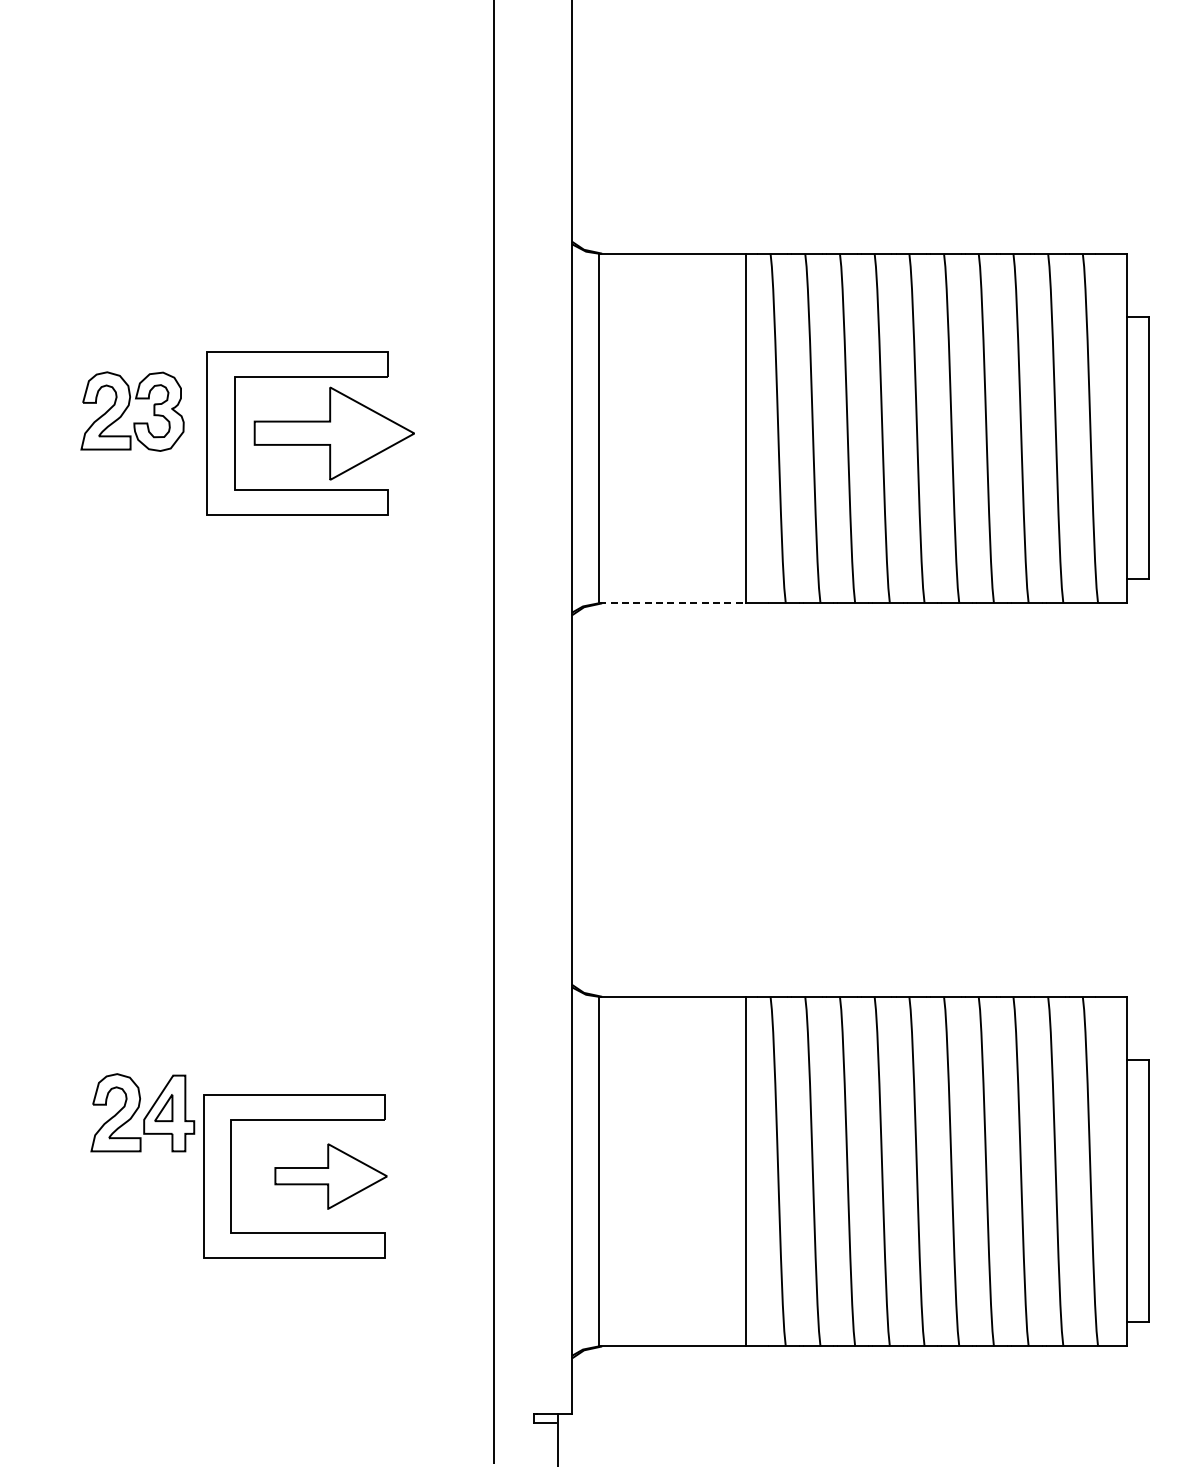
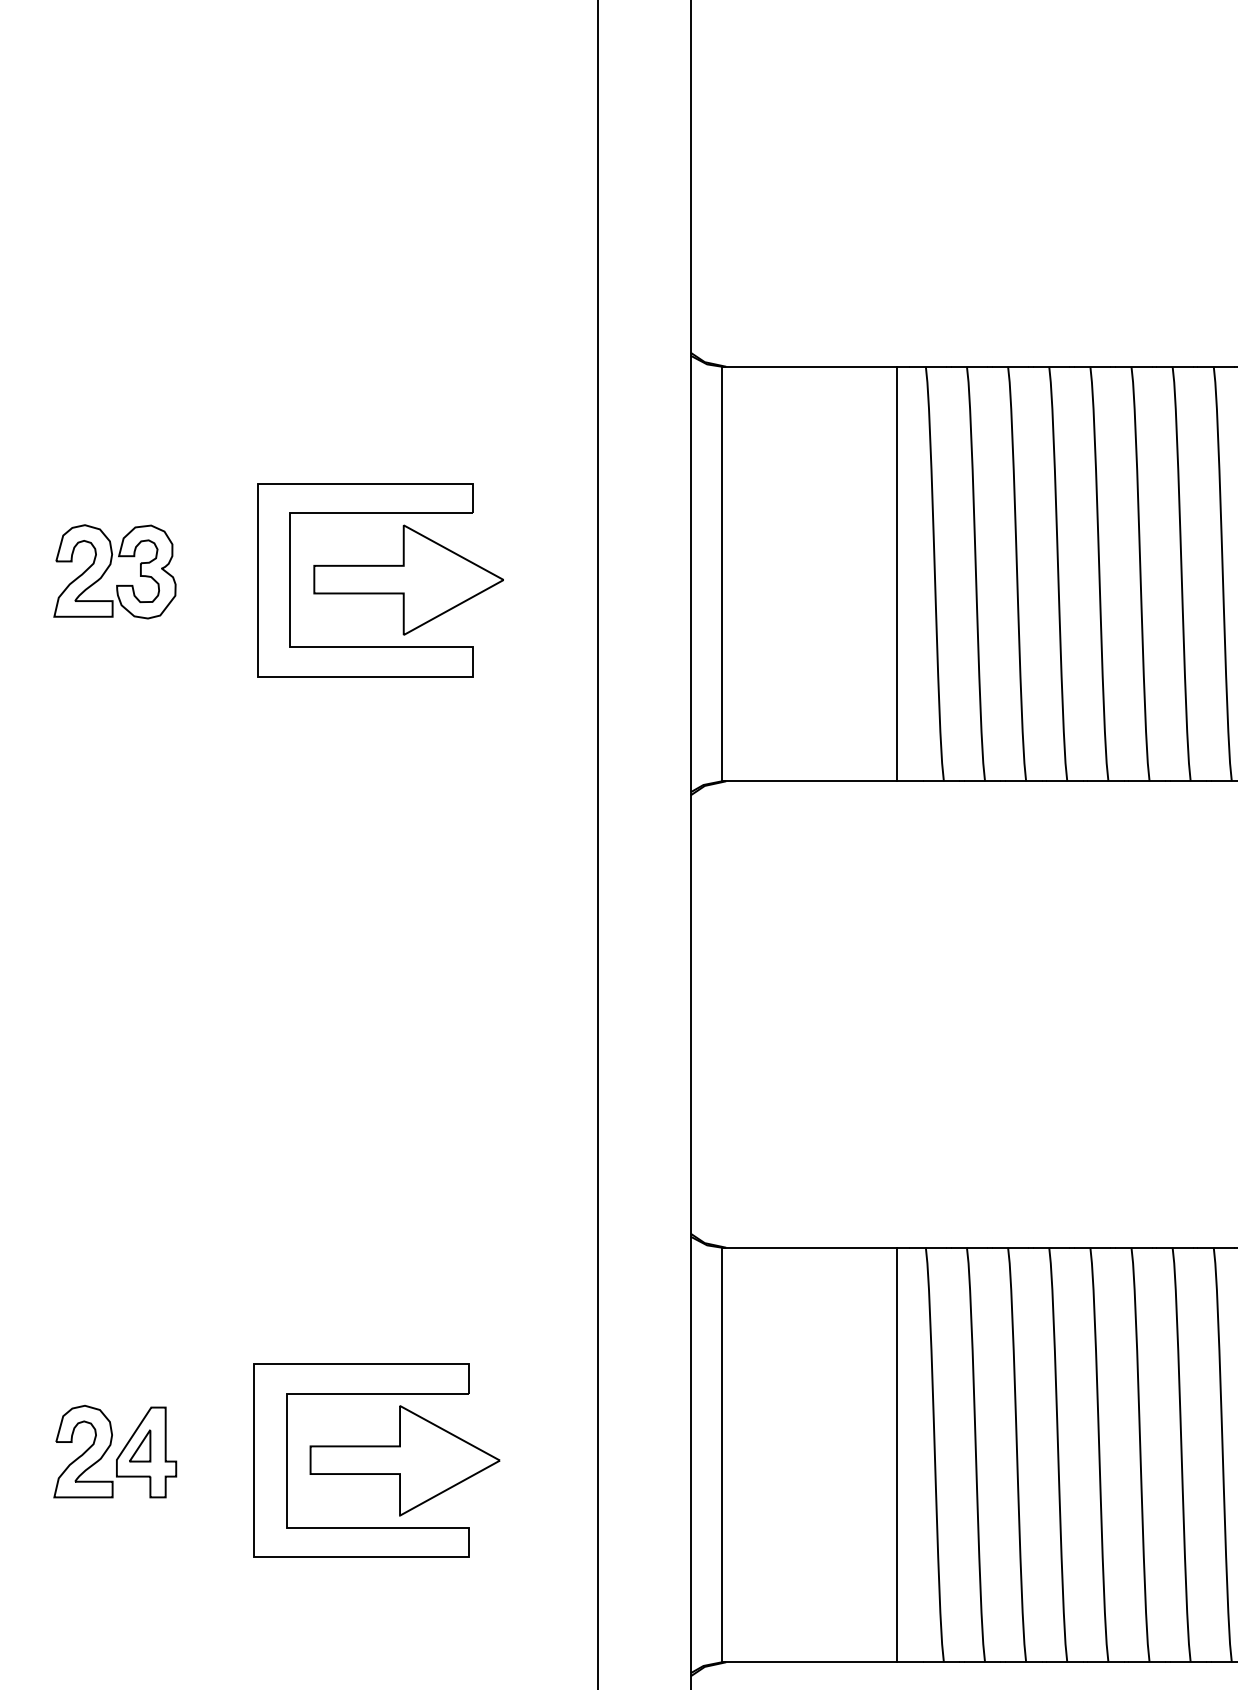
part: (132, 411) -> (114, 571), moved
line: (672, 603) -> (809, 781), dashed -> solid
part: (142, 1112) -> (114, 1451), moved
part: (330, 1176) -> (404, 1460), size x1.43

